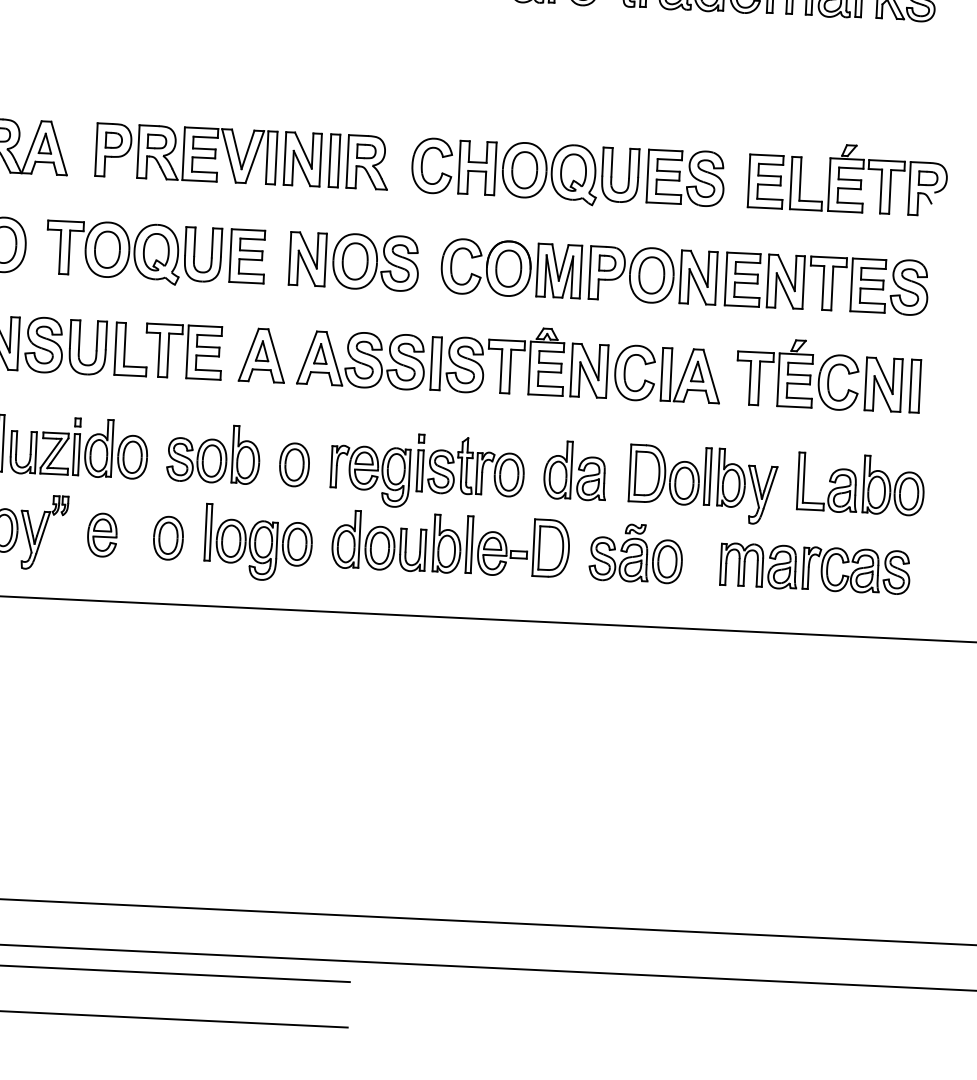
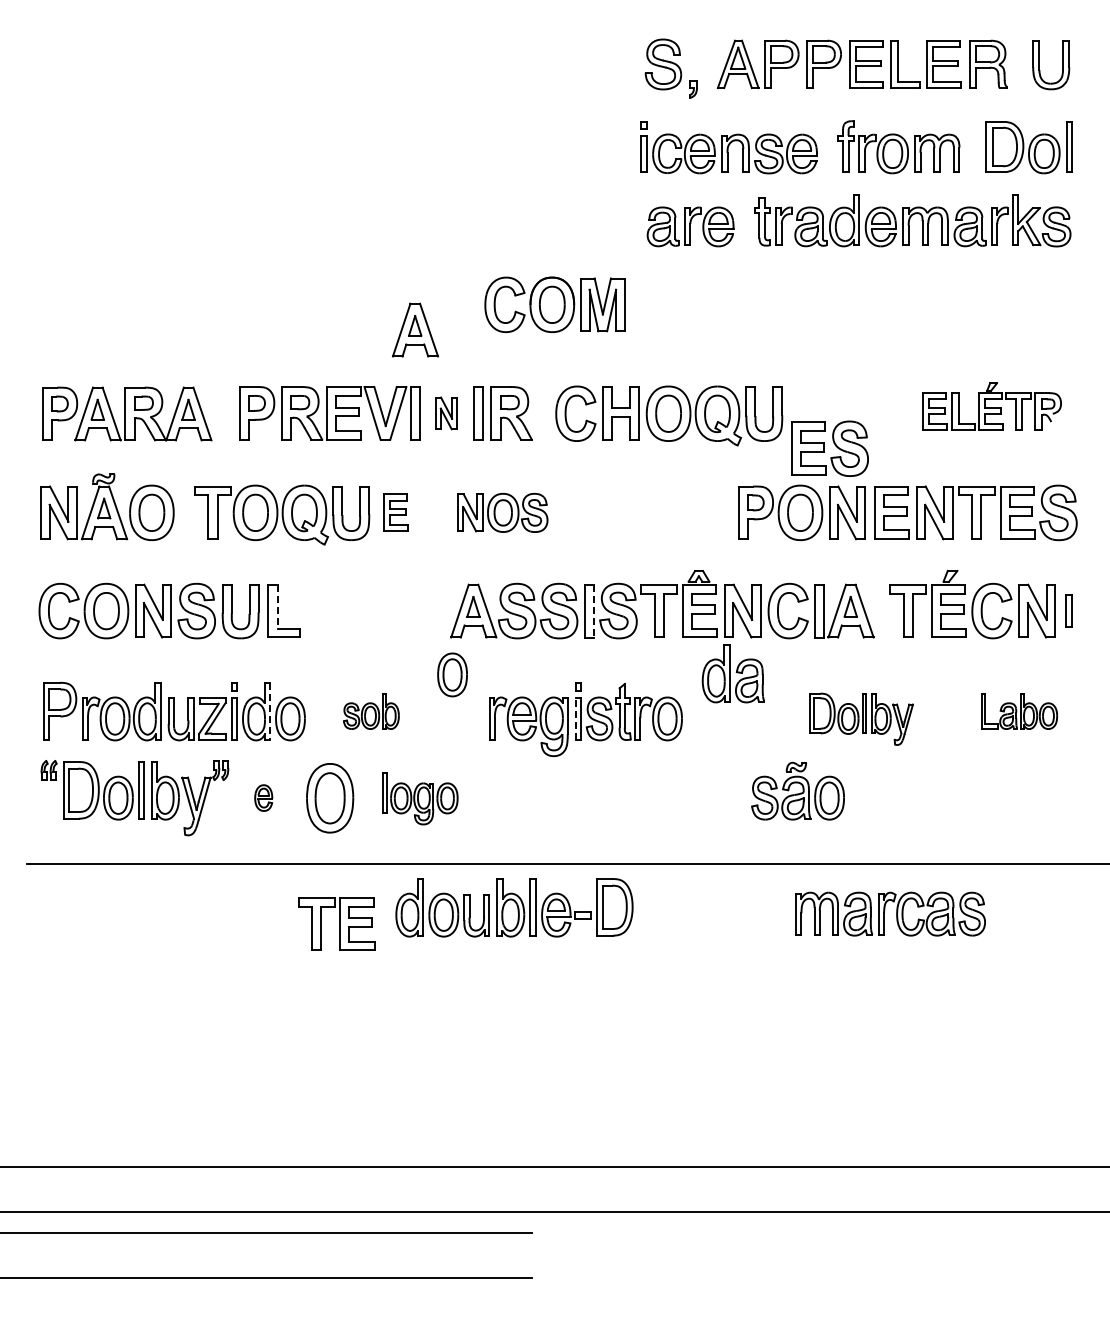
part: (302, 159) -> (446, 413), size x0.6
part: (685, 177) -> (829, 448), moved
part: (847, 178) -> (991, 406), size x0.7
part: (247, 256) -> (395, 512), size x0.7
part: (354, 261) -> (502, 512), size x0.7
part: (510, 268) -> (554, 304), moved
line: (124, 344) -> (277, 606), solid -> dashed
part: (183, 351) -> (336, 923), moved
part: (262, 354) -> (415, 329), moved
line: (440, 364) -> (593, 611), solid -> dashed
part: (914, 386) -> (1068, 611), size x0.6
line: (112, 448) -> (269, 711), solid -> dashed
part: (213, 453) -> (371, 711), size x0.6
part: (294, 464) -> (452, 674), moved
line: (417, 470) -> (575, 718), solid -> dashed
part: (574, 470) -> (732, 673), moved
part: (703, 483) -> (861, 718), size x0.7
part: (861, 484) -> (1019, 711), size x0.6
part: (101, 534) -> (263, 797), size x0.6
part: (167, 537) -> (329, 797), size x1.6
part: (258, 542) -> (420, 798), size x0.7
part: (450, 543) -> (514, 907), moved
part: (815, 568) -> (890, 913), moved

